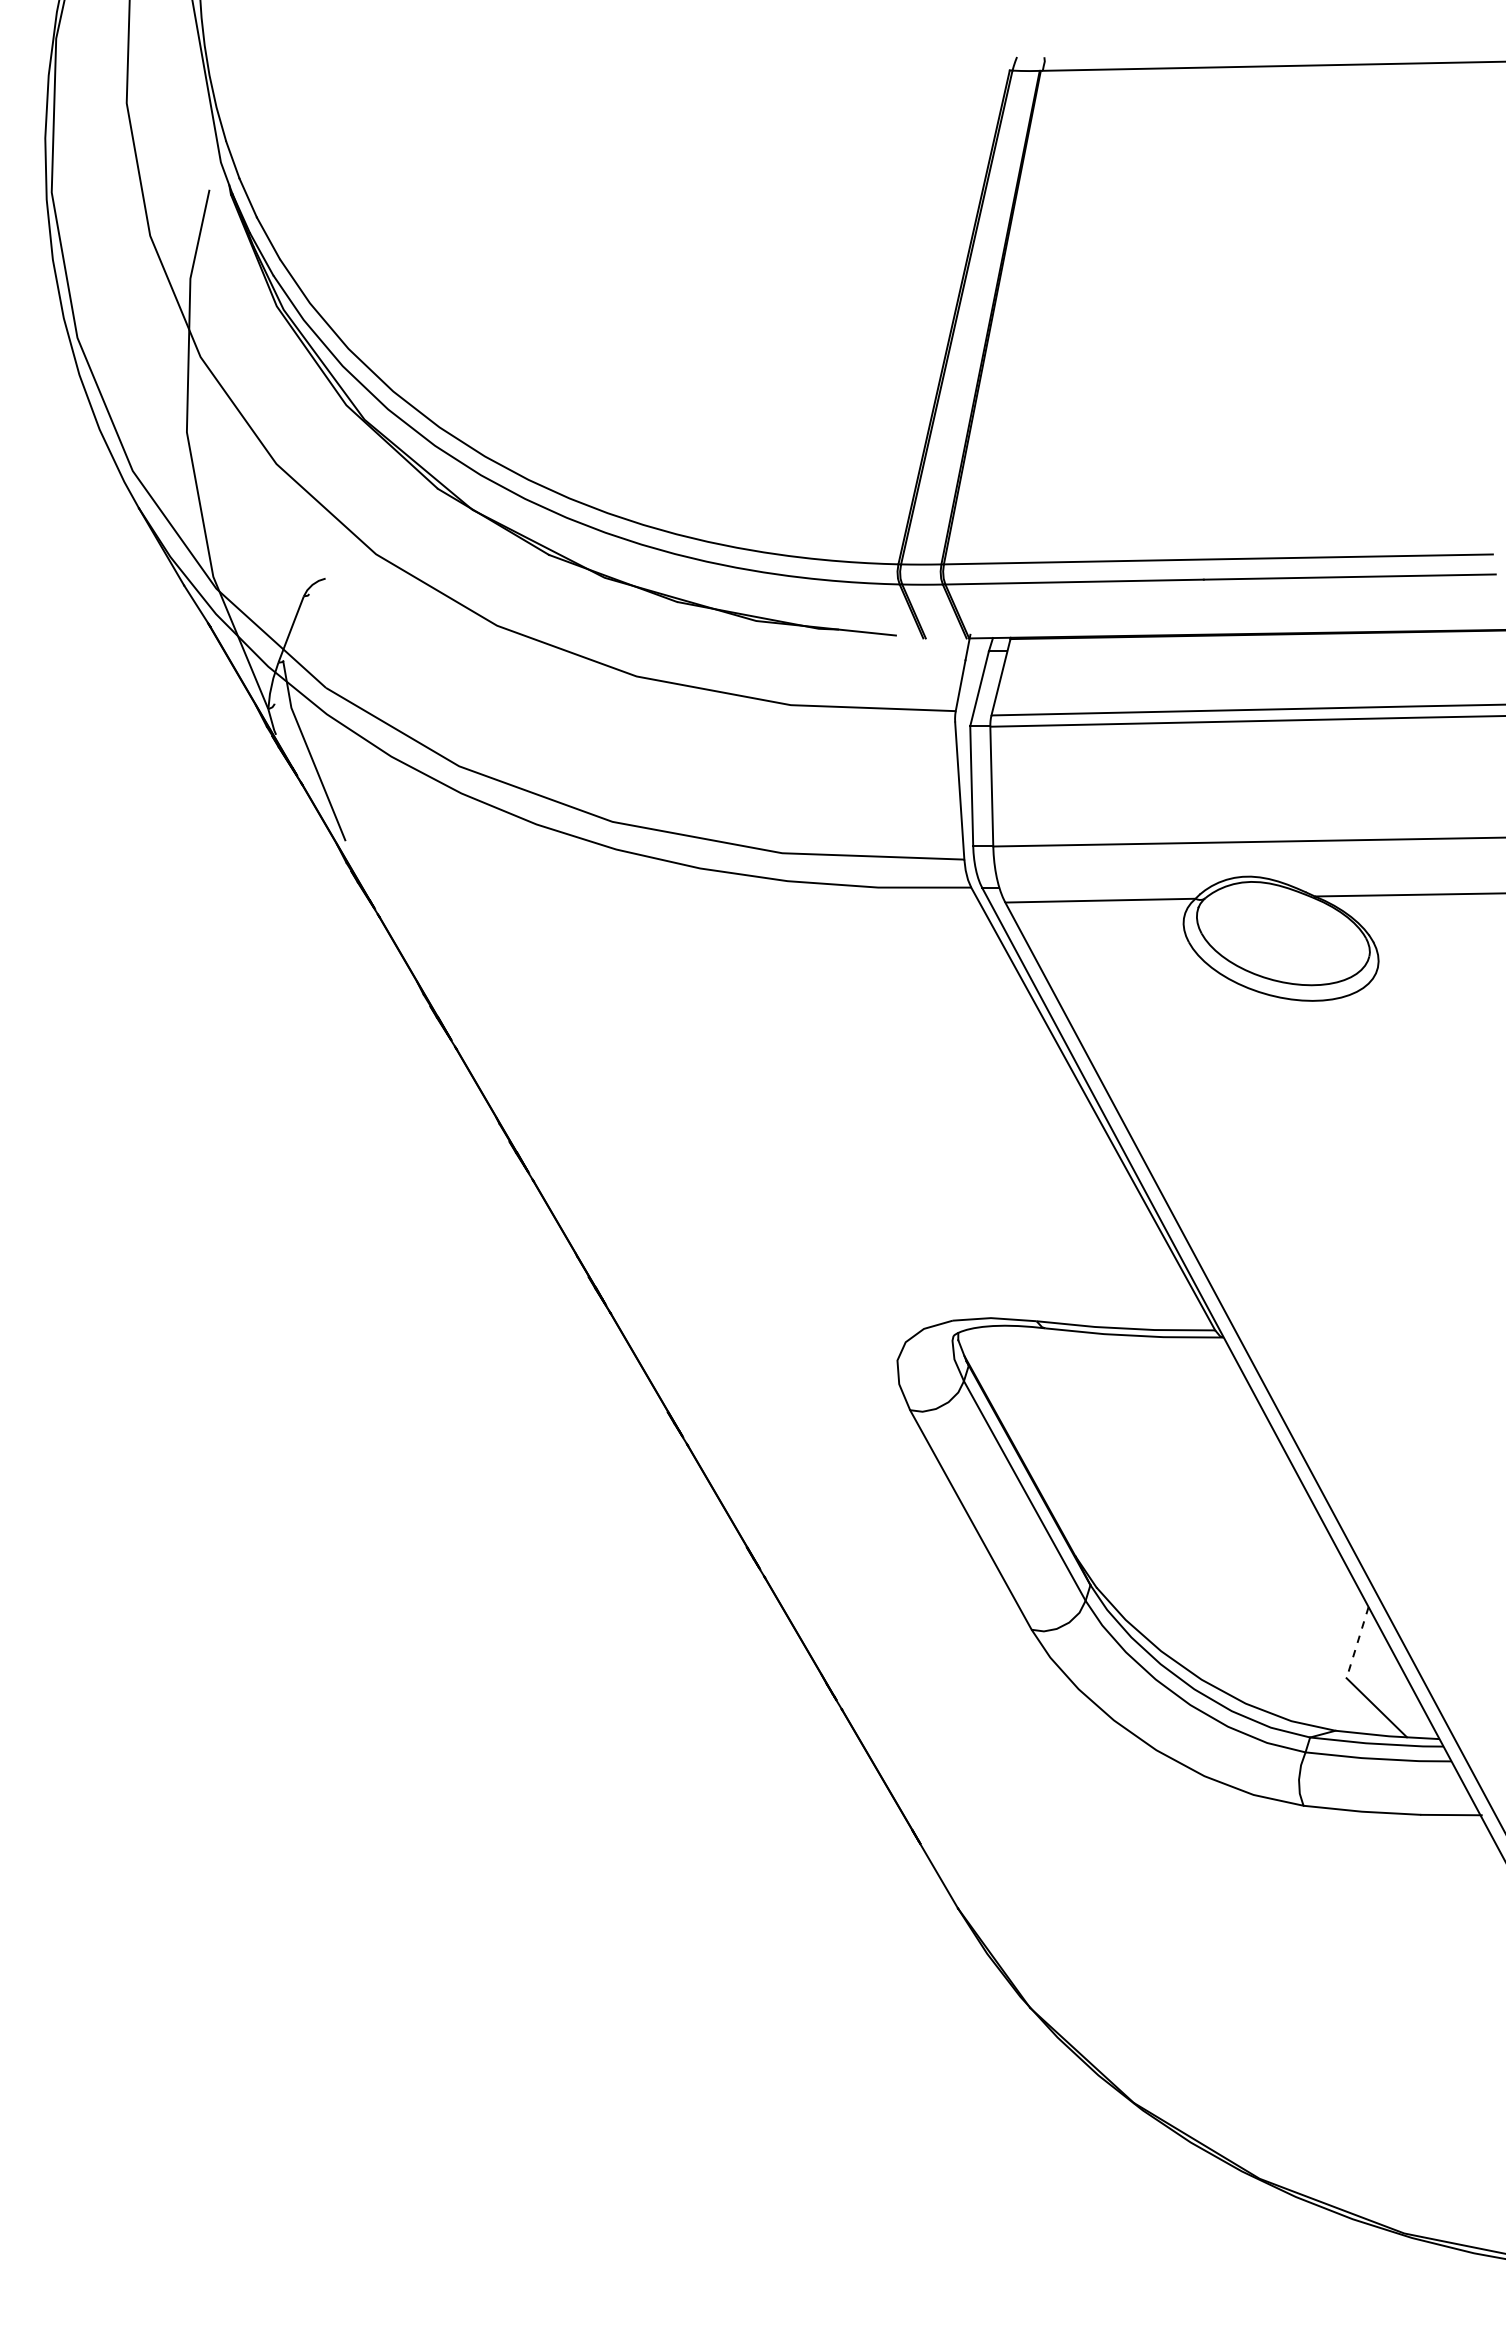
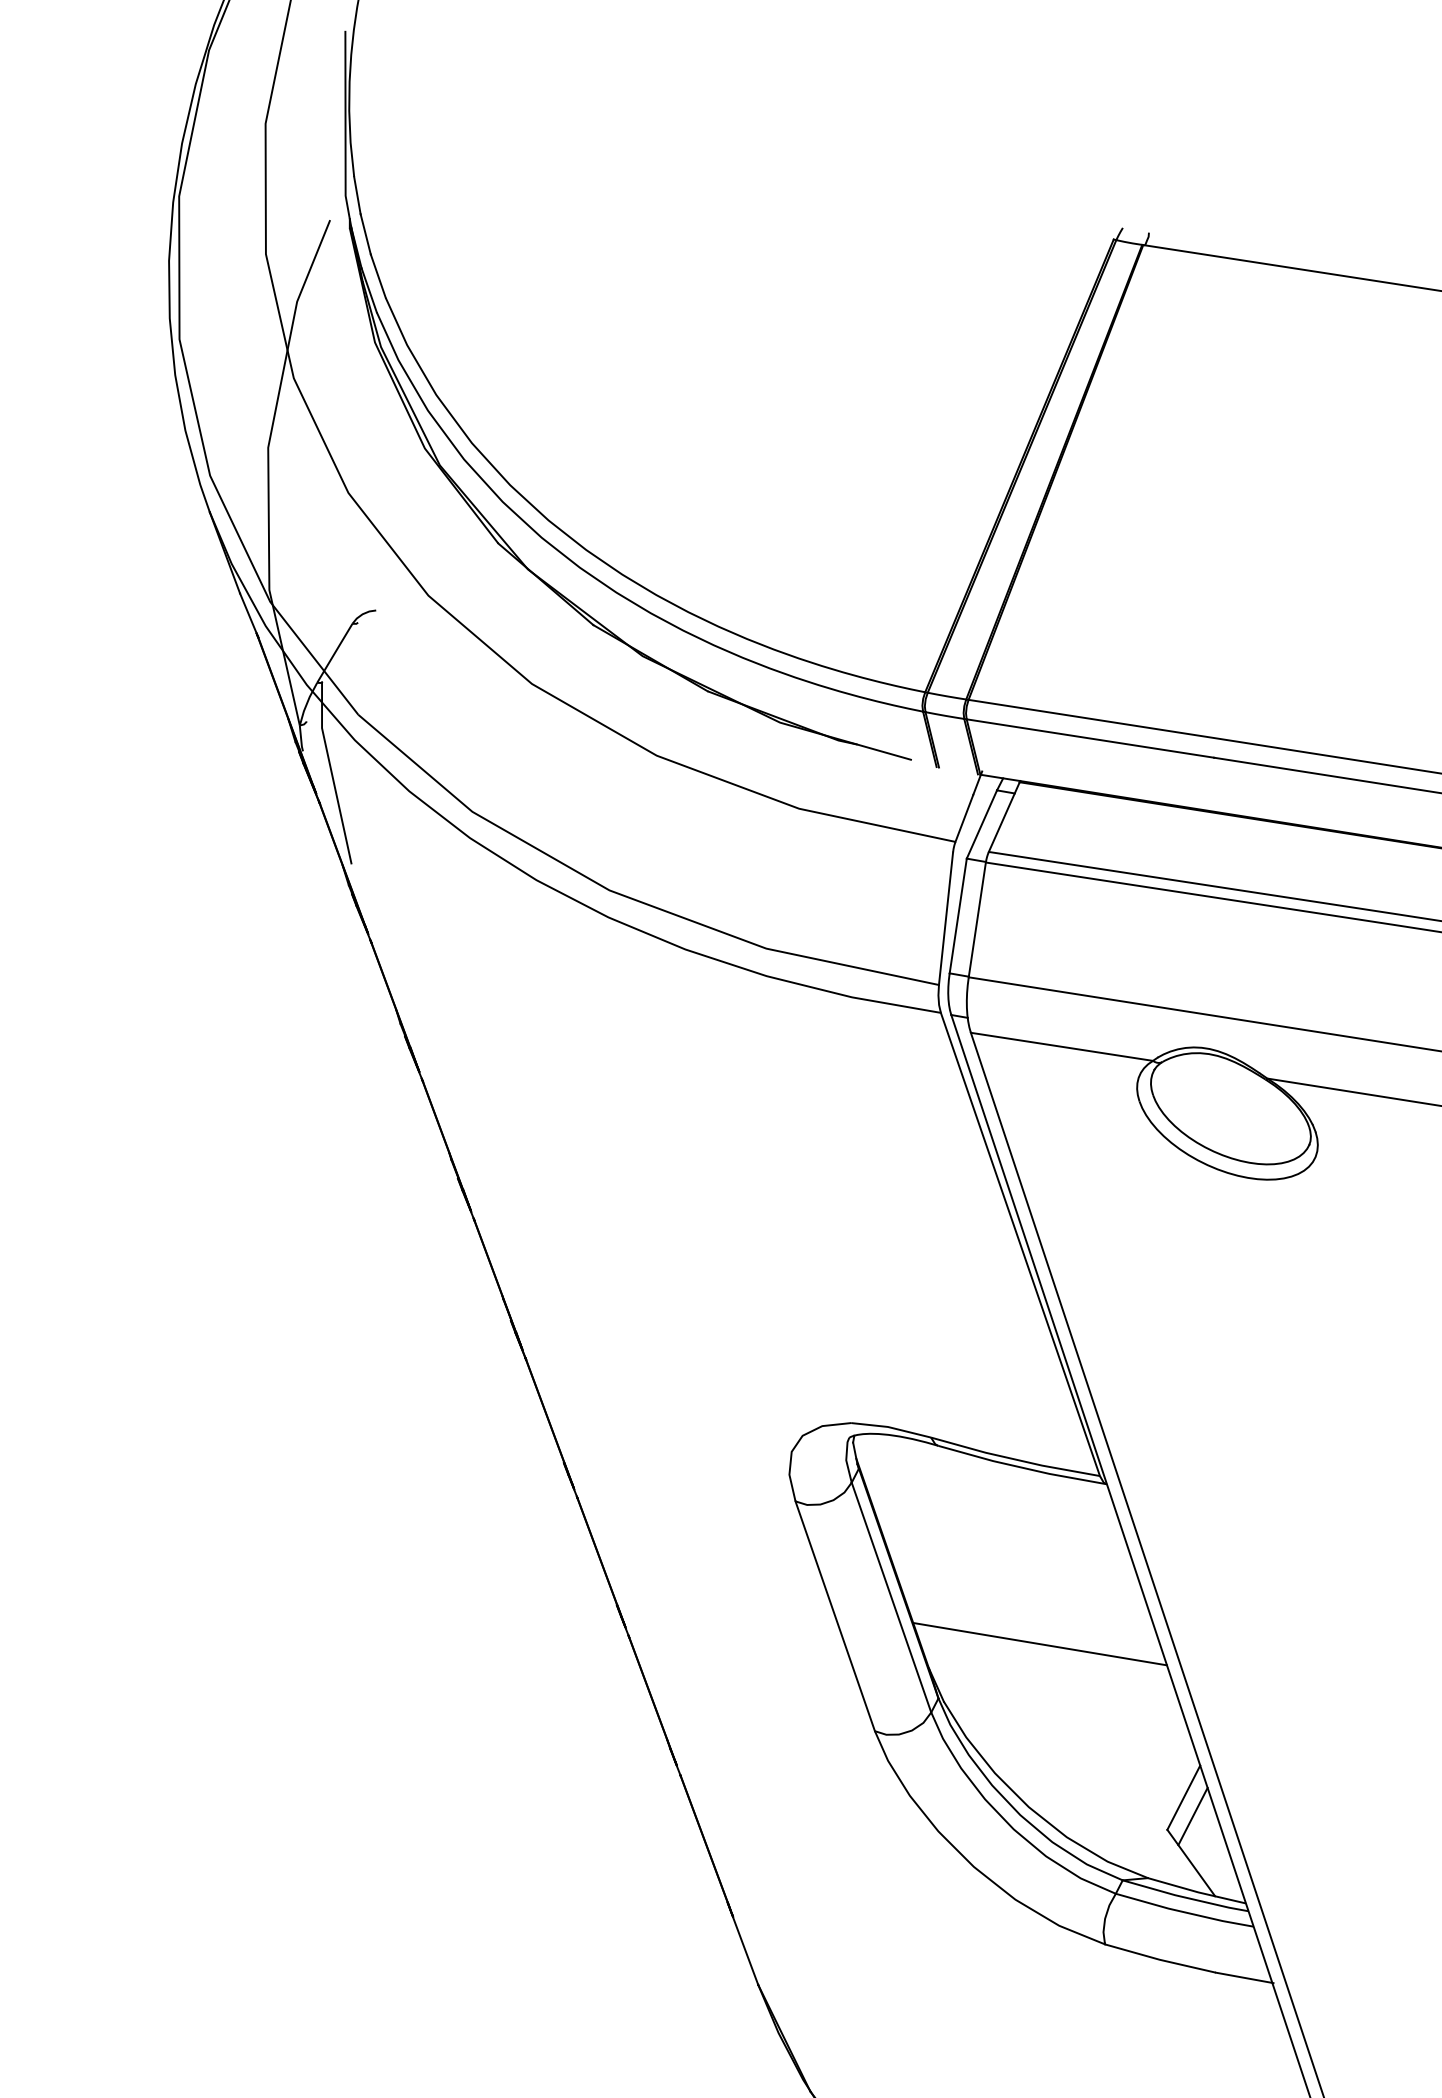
line: (1183, 1511) -> (1039, 1643), added
line: (1357, 1643) -> (1183, 1798), dashed -> solid
line: (1370, 1659) -> (1193, 1815), added

